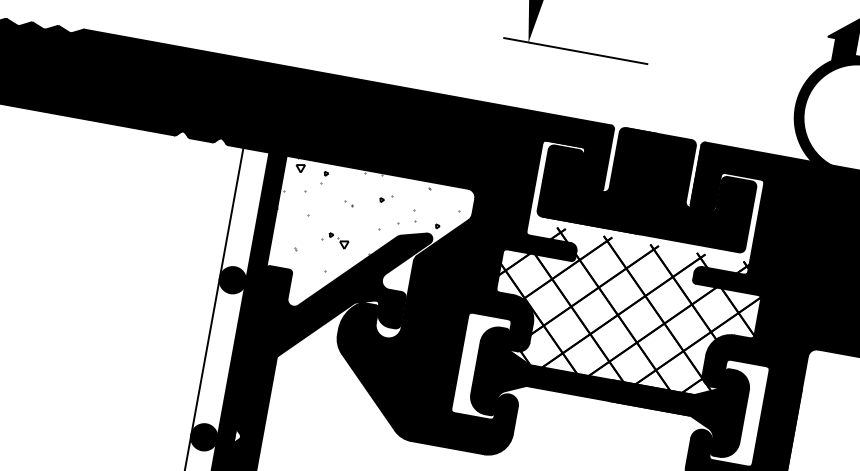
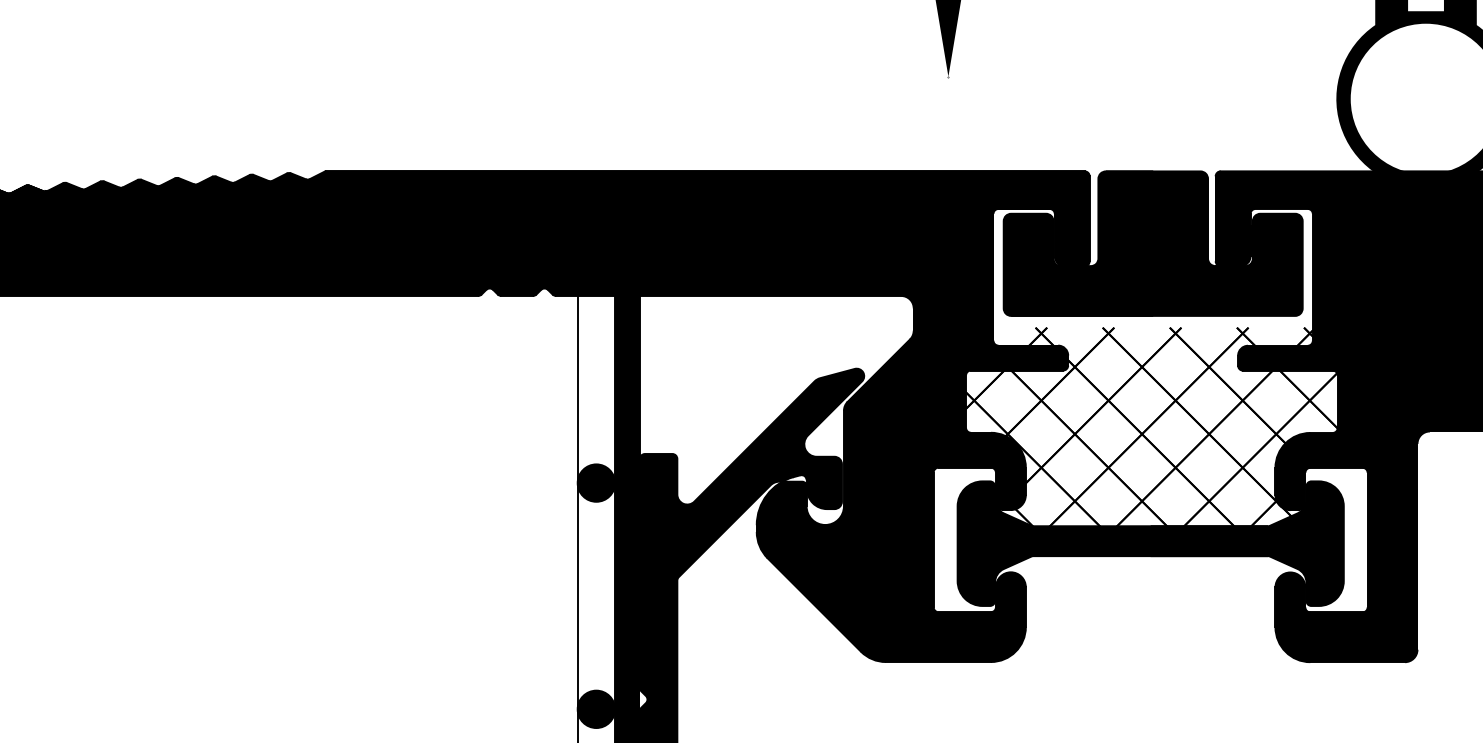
line: (575, 50) -> (1016, 76), removed
hatch: (365, 224) -> (766, 371), removed

